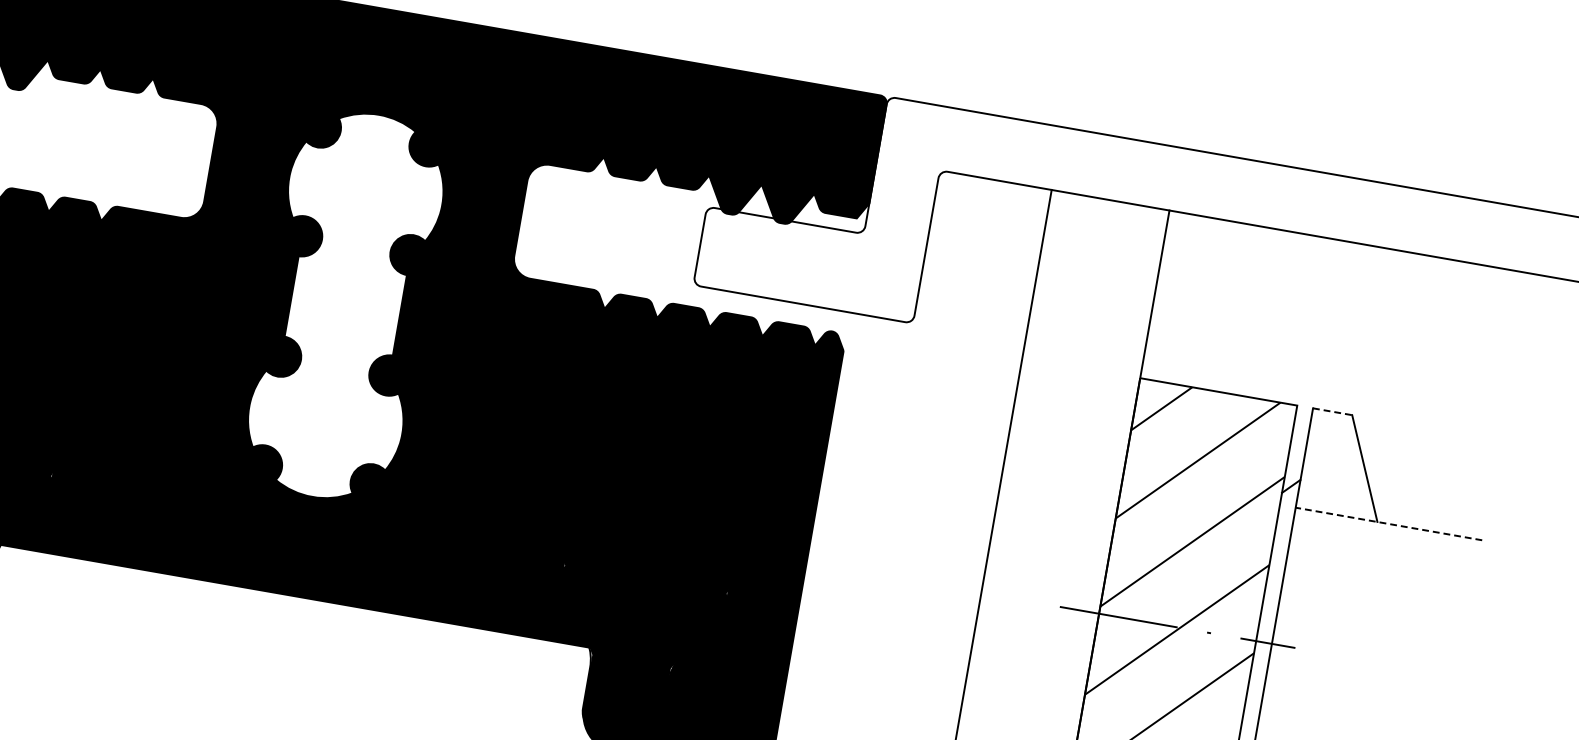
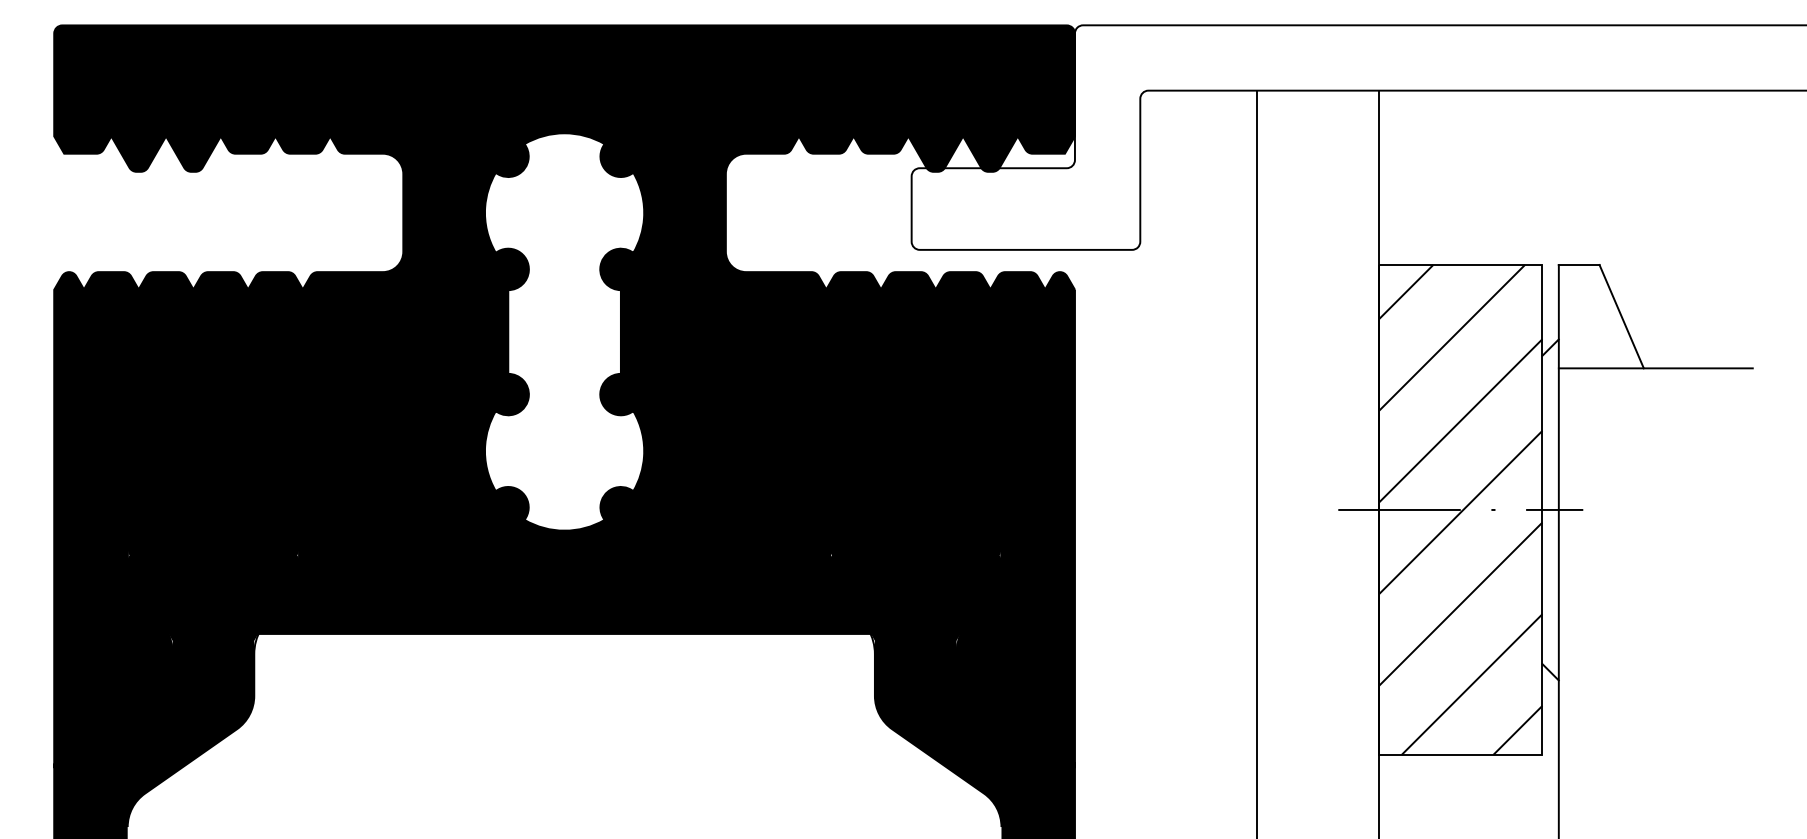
line: (1332, 412) -> (1579, 265), dashed -> solid
line: (1388, 524) -> (1655, 368), dashed -> solid

